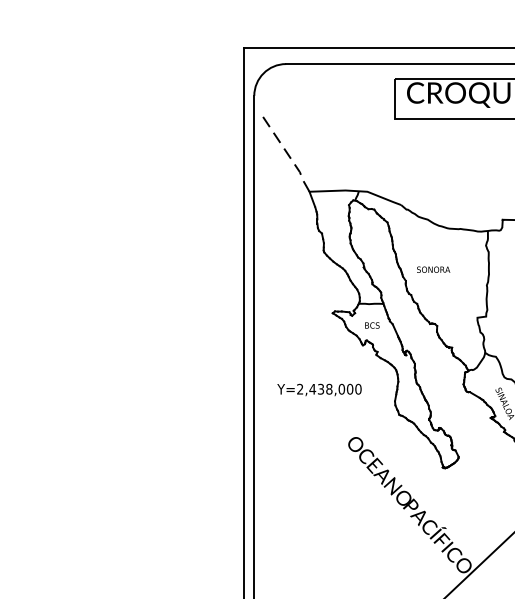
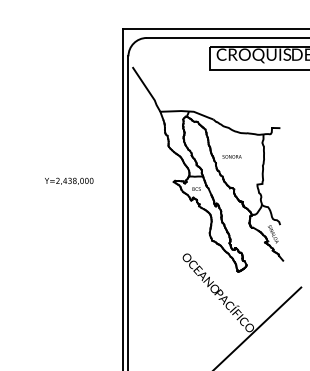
line: (287, 153) -> (147, 89), dashed -> solid
text: (320, 388) -> (69, 180), moved

